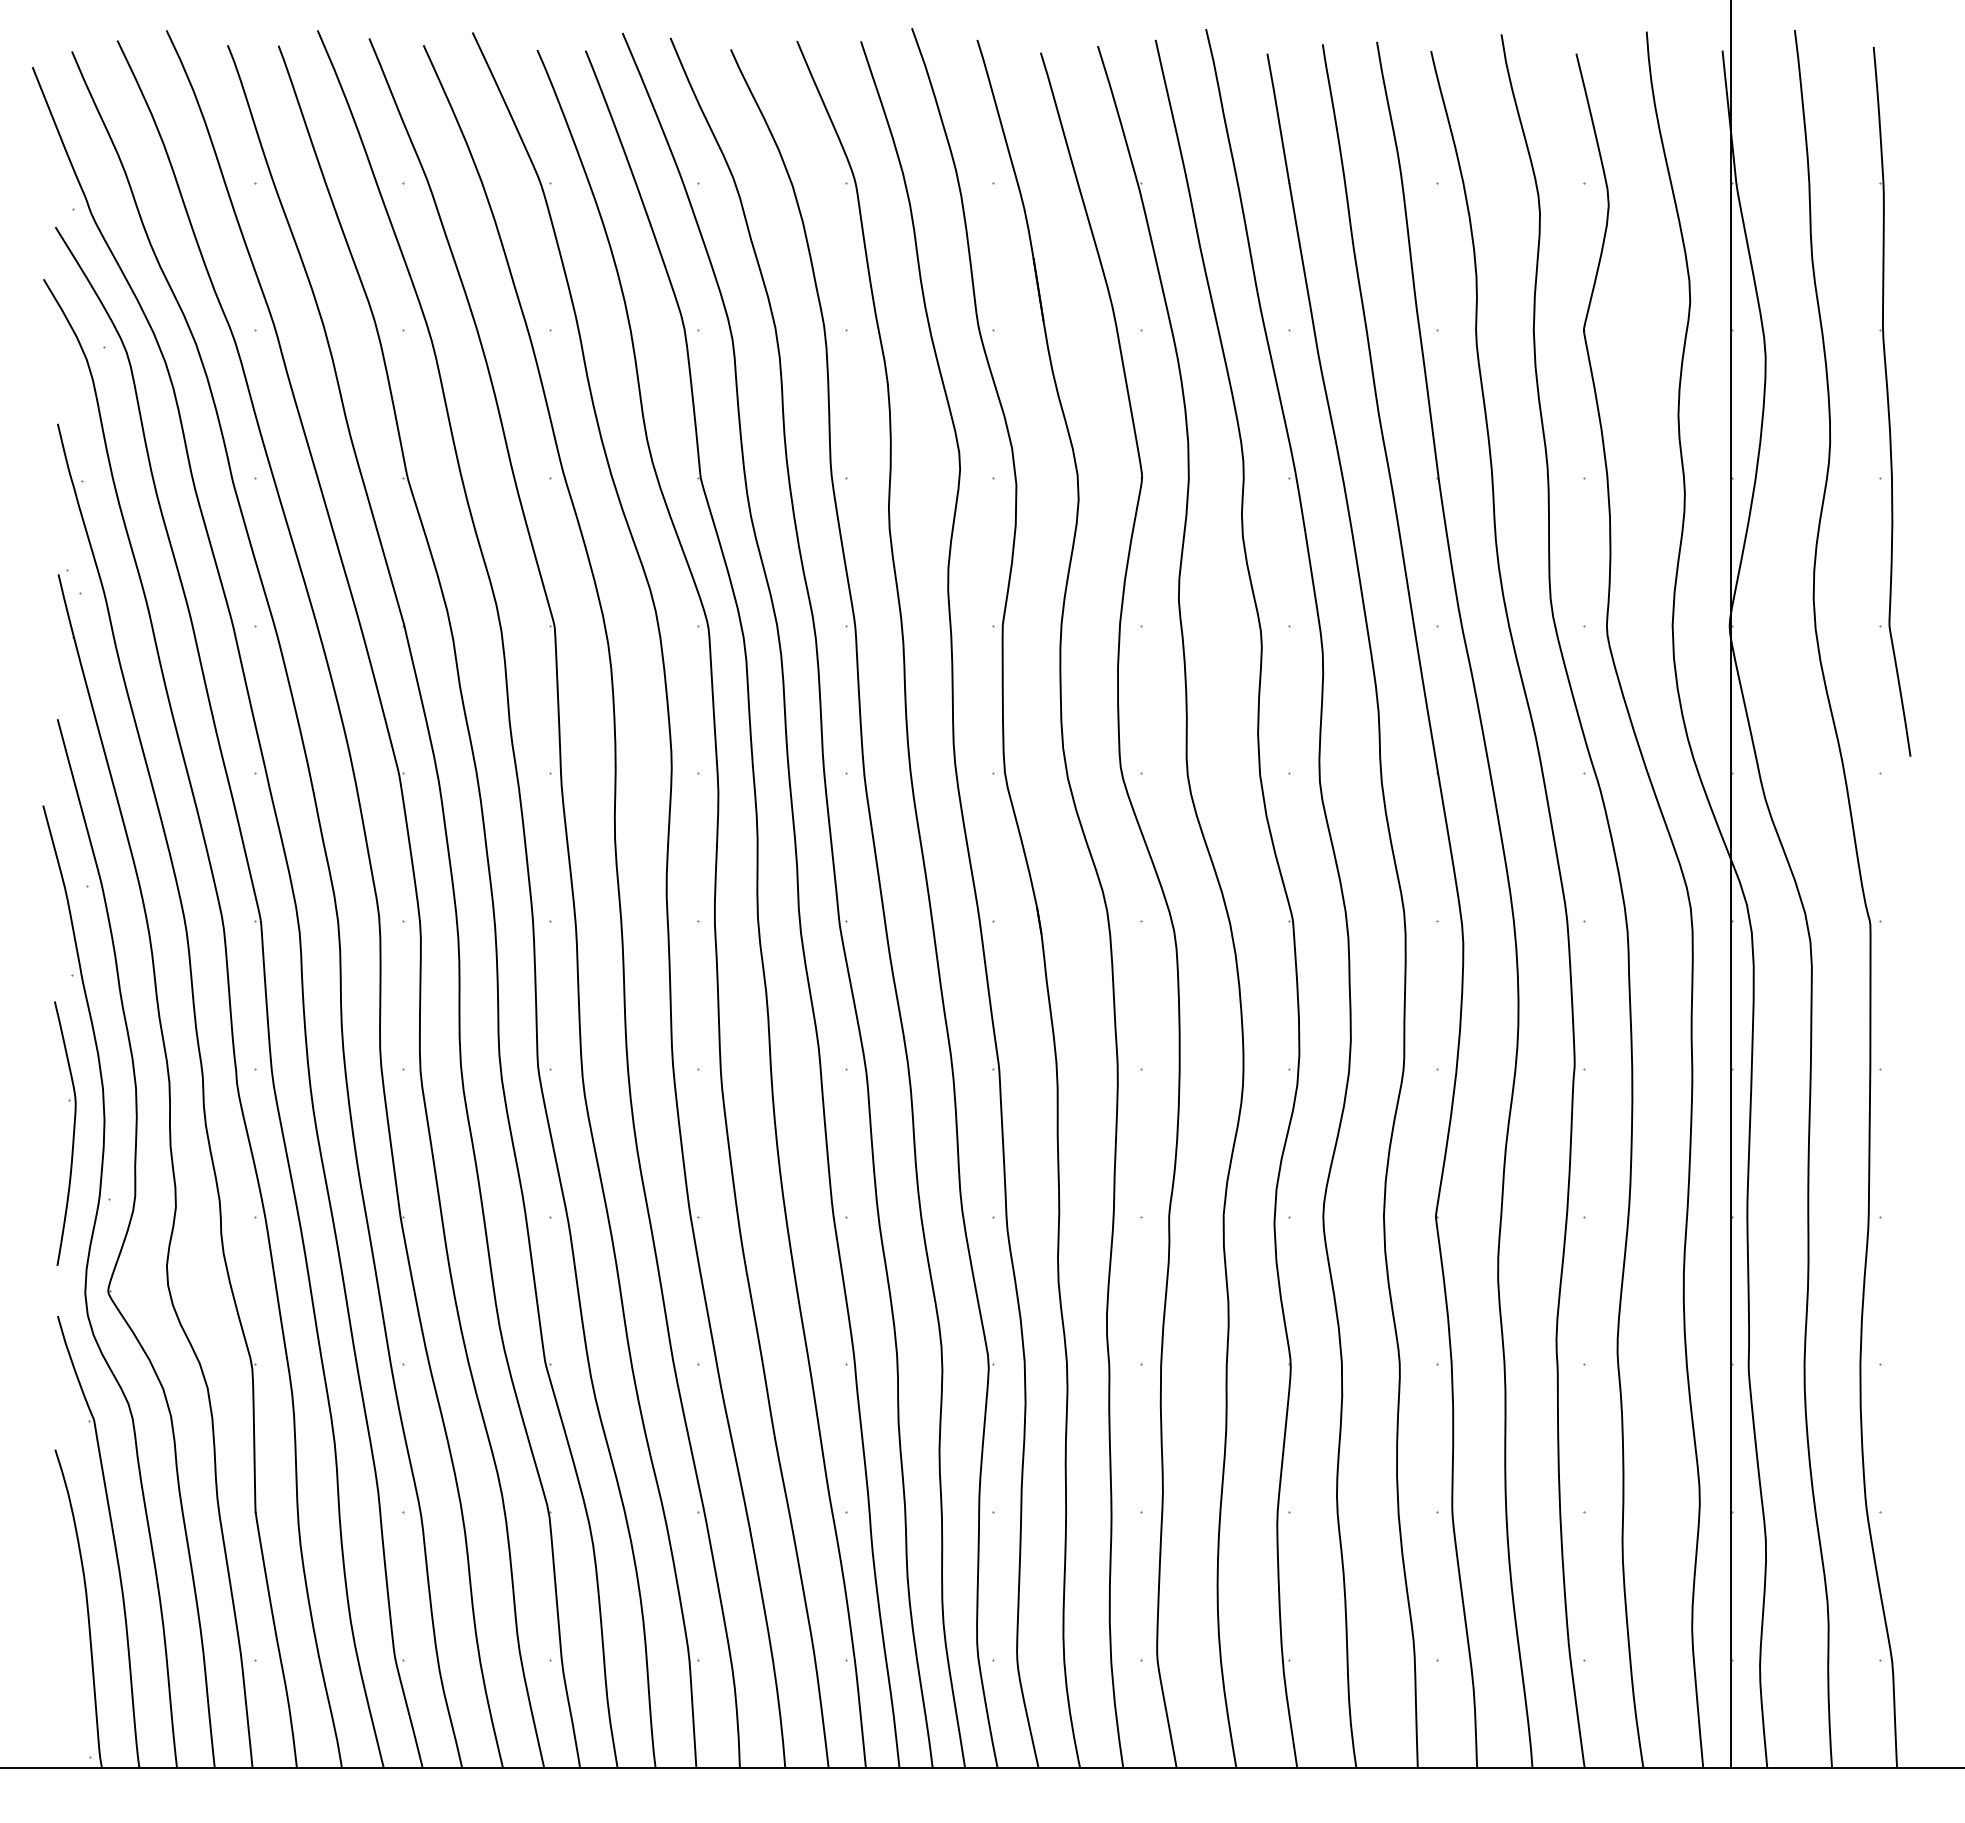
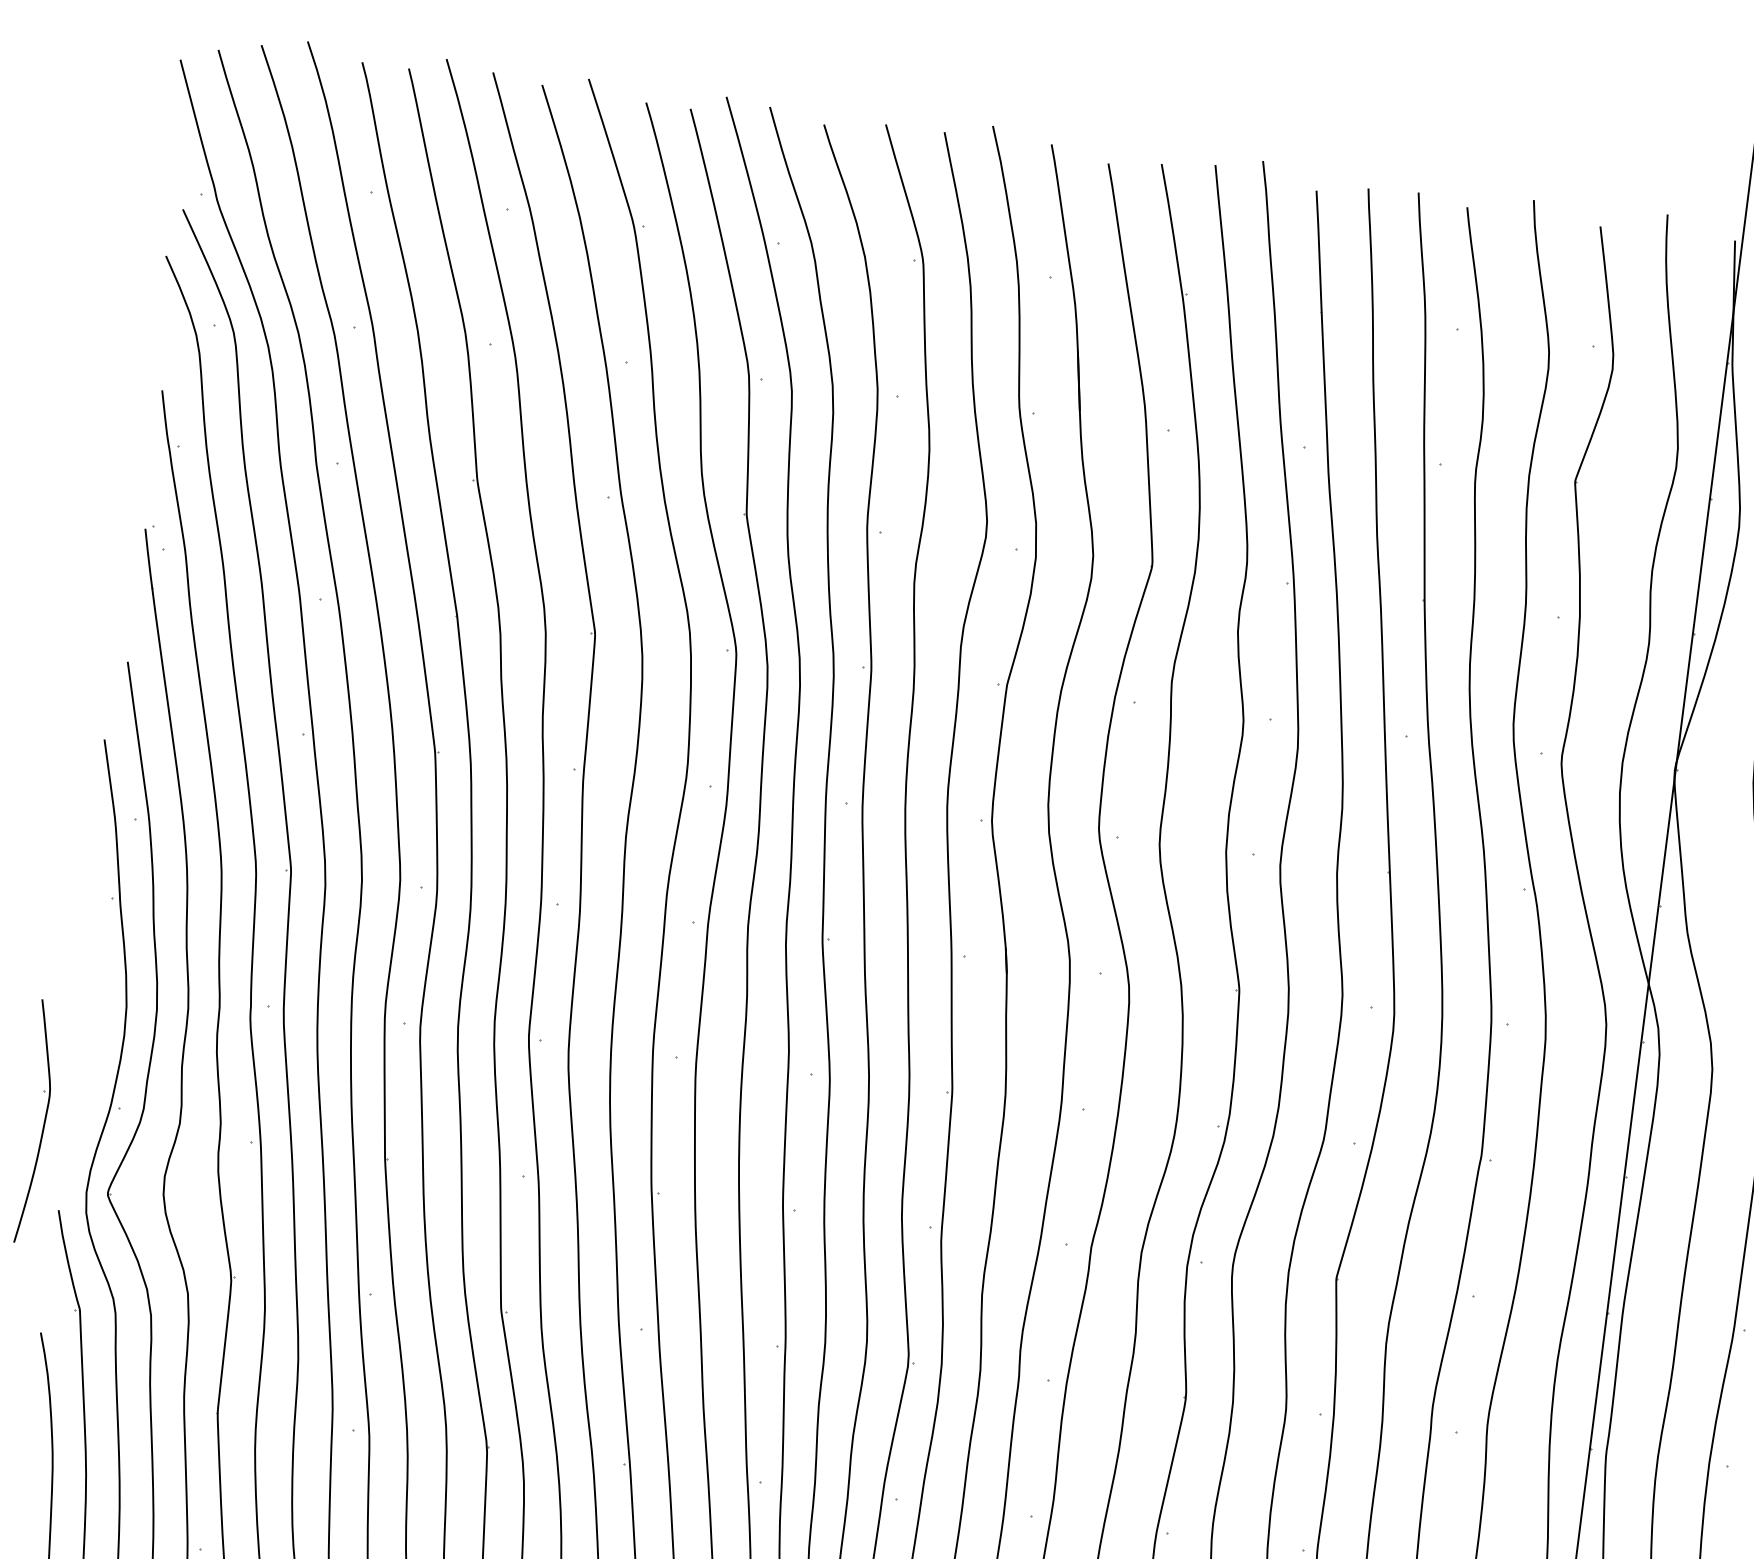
part: (72, 1136) -> (42, 1125), moved

